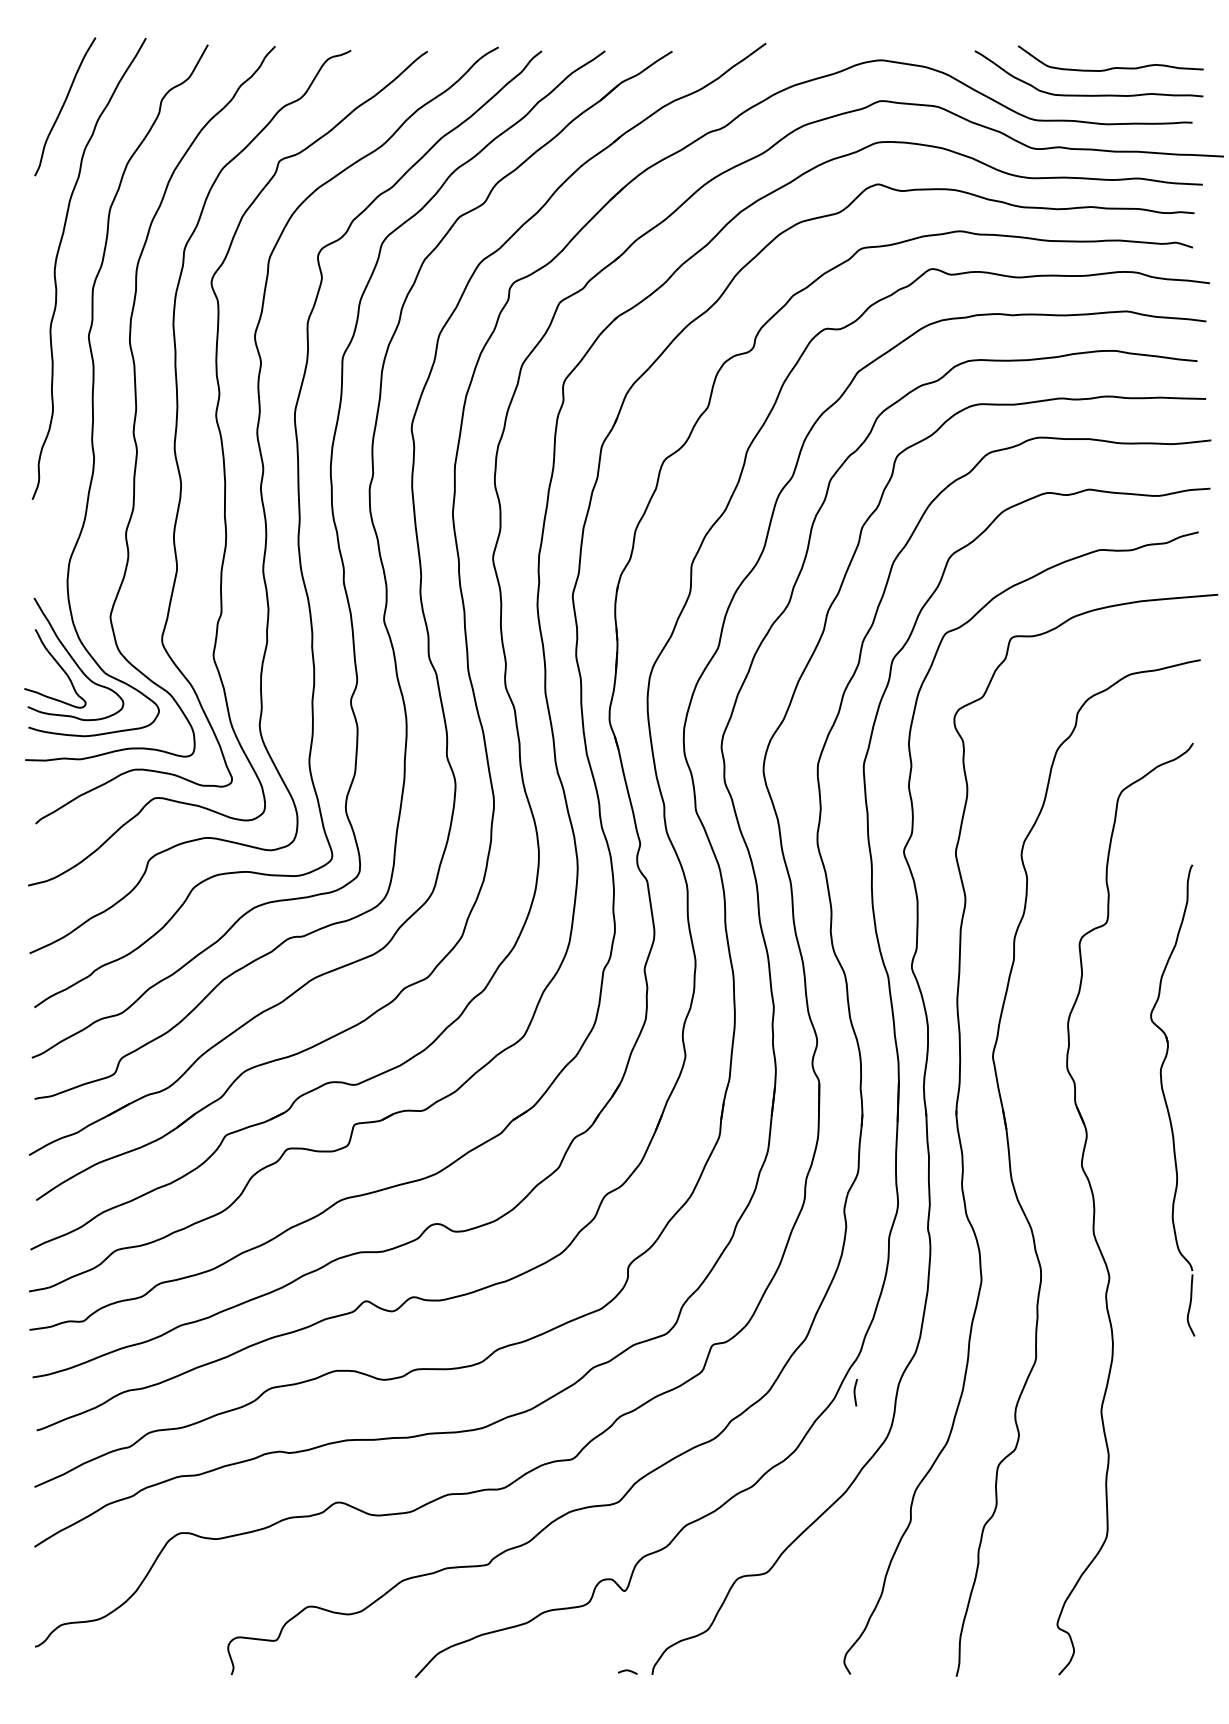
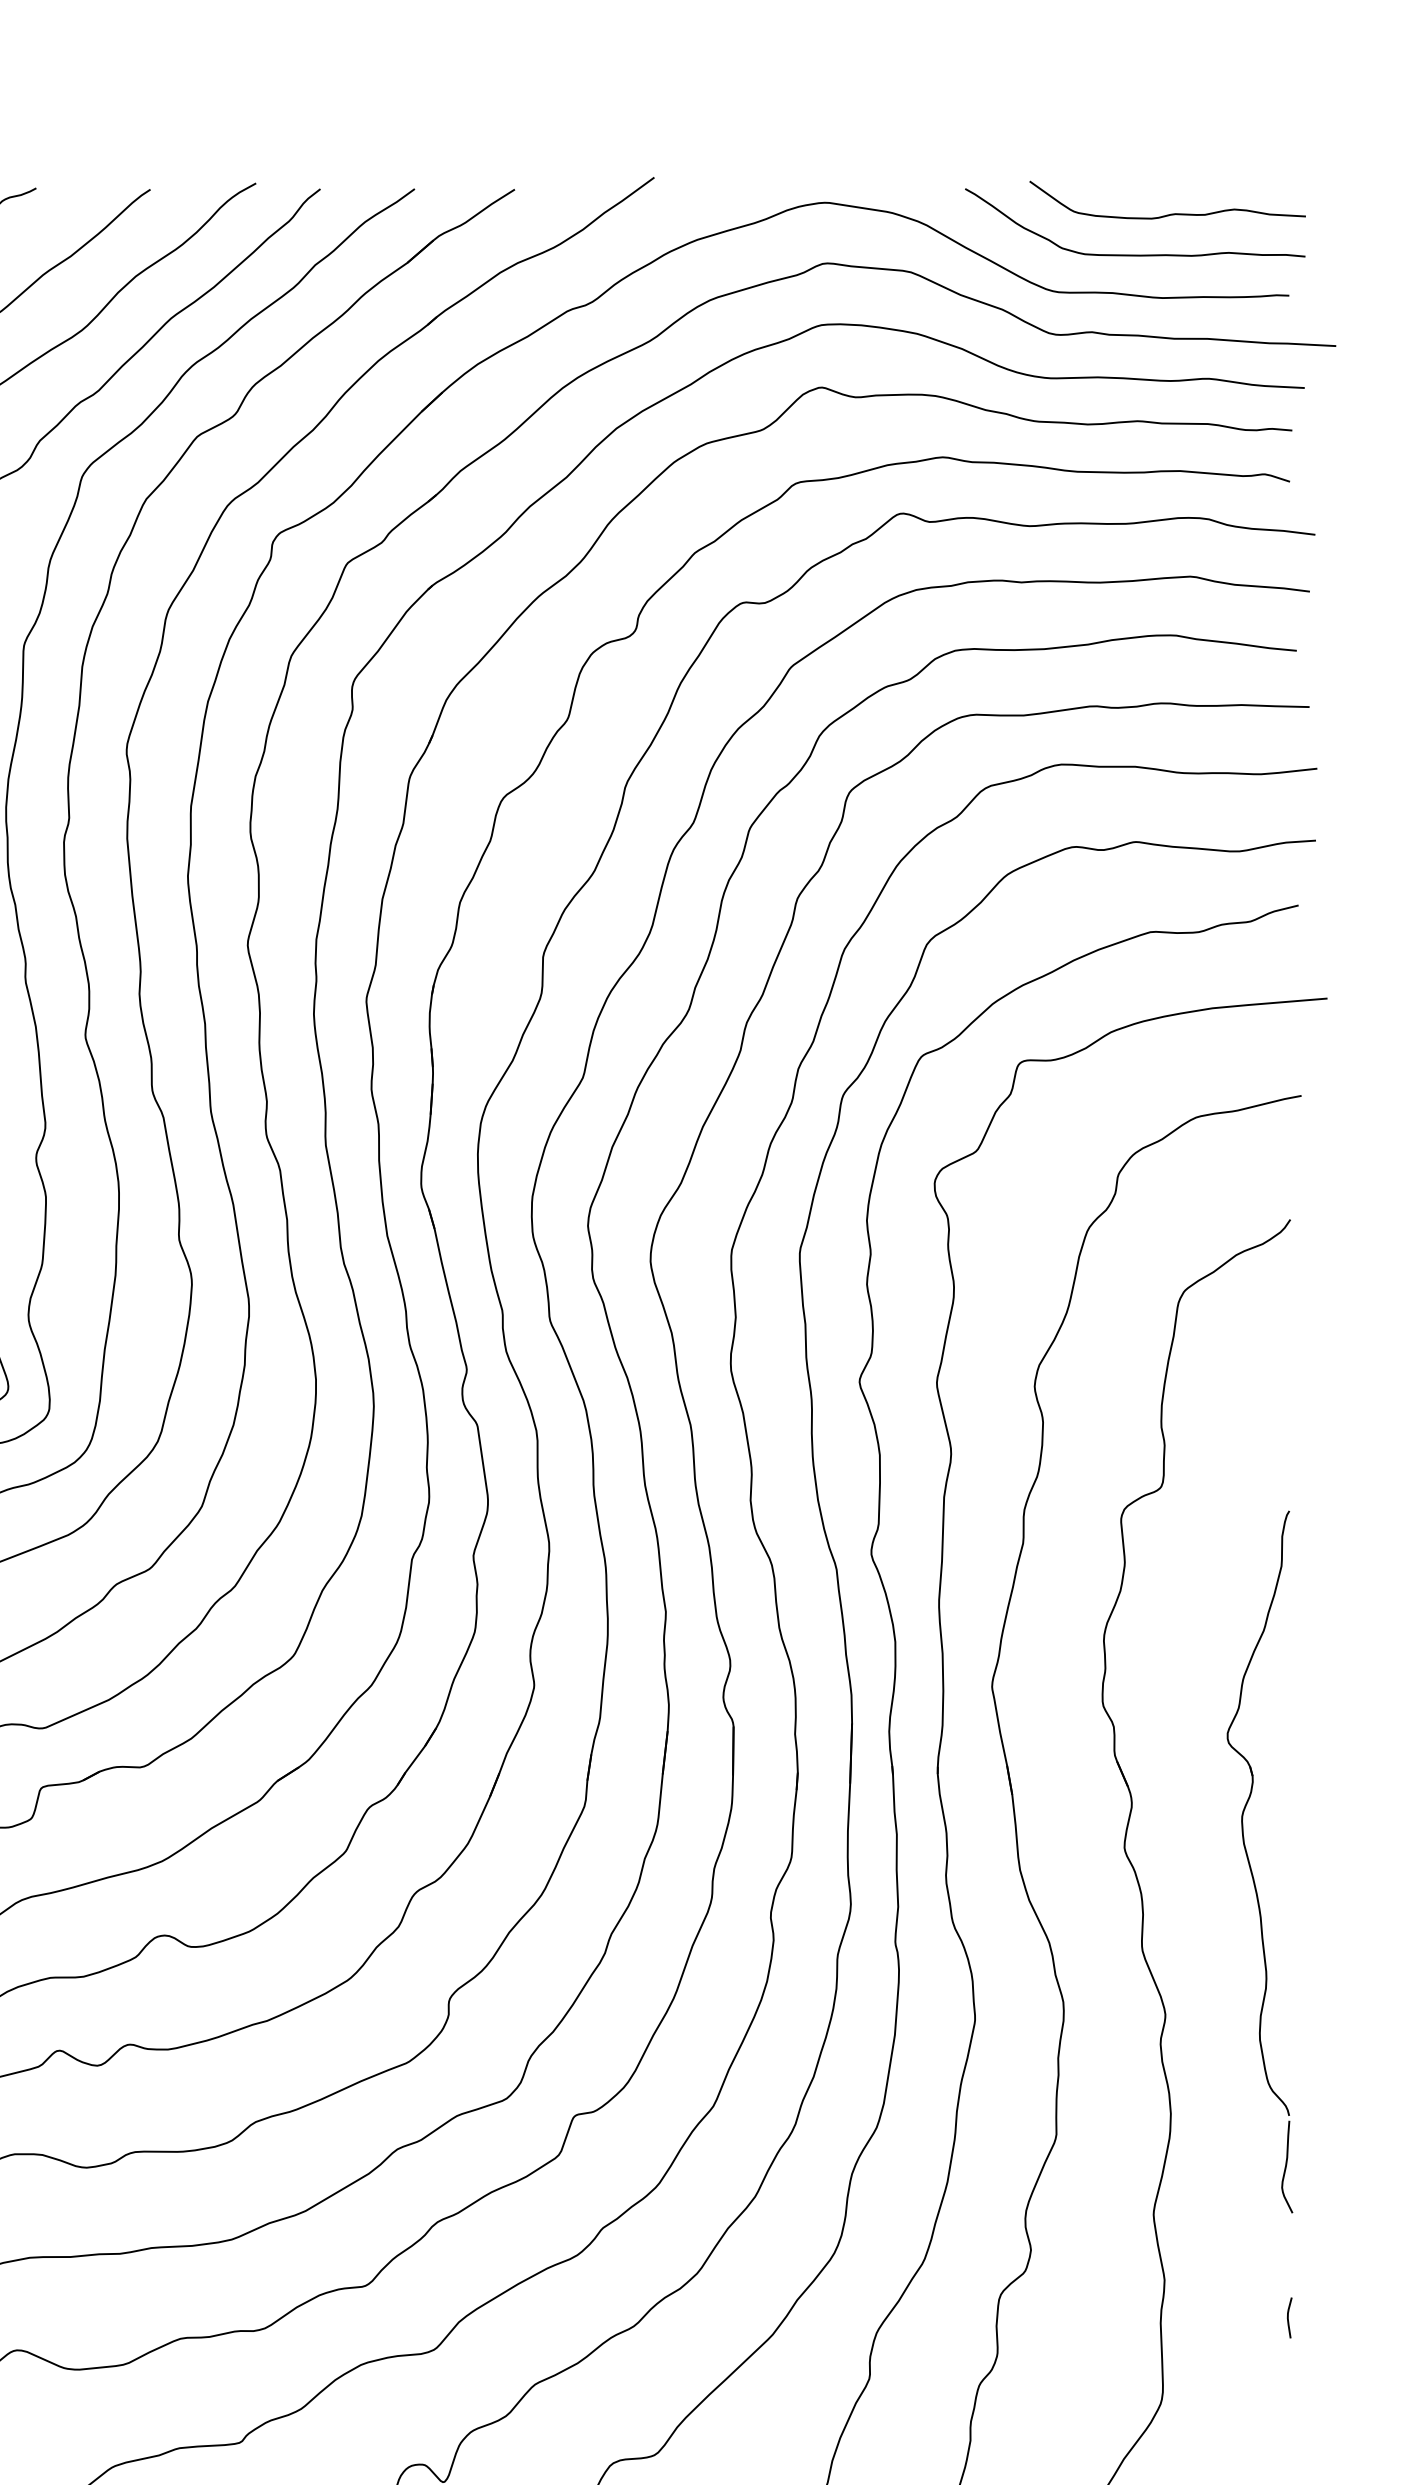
part: (1172, 1100) -> (1259, 1861), moved
curve: (855, 1392) -> (1289, 2317), moved

